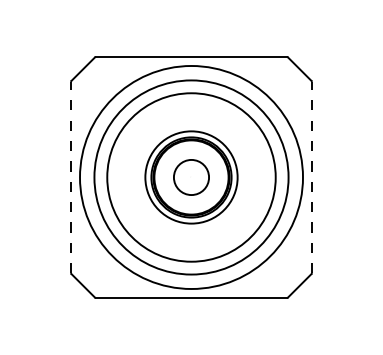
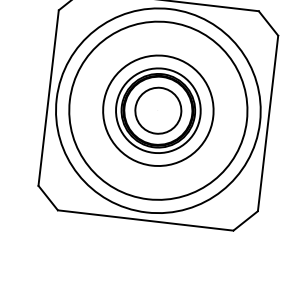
line: (71, 177) -> (48, 98), dashed -> solid
circle: (191, 177) -> (158, 110), size x0.71
circle: (191, 177) -> (158, 110), size x1.43
line: (311, 177) -> (267, 123), dashed -> solid

